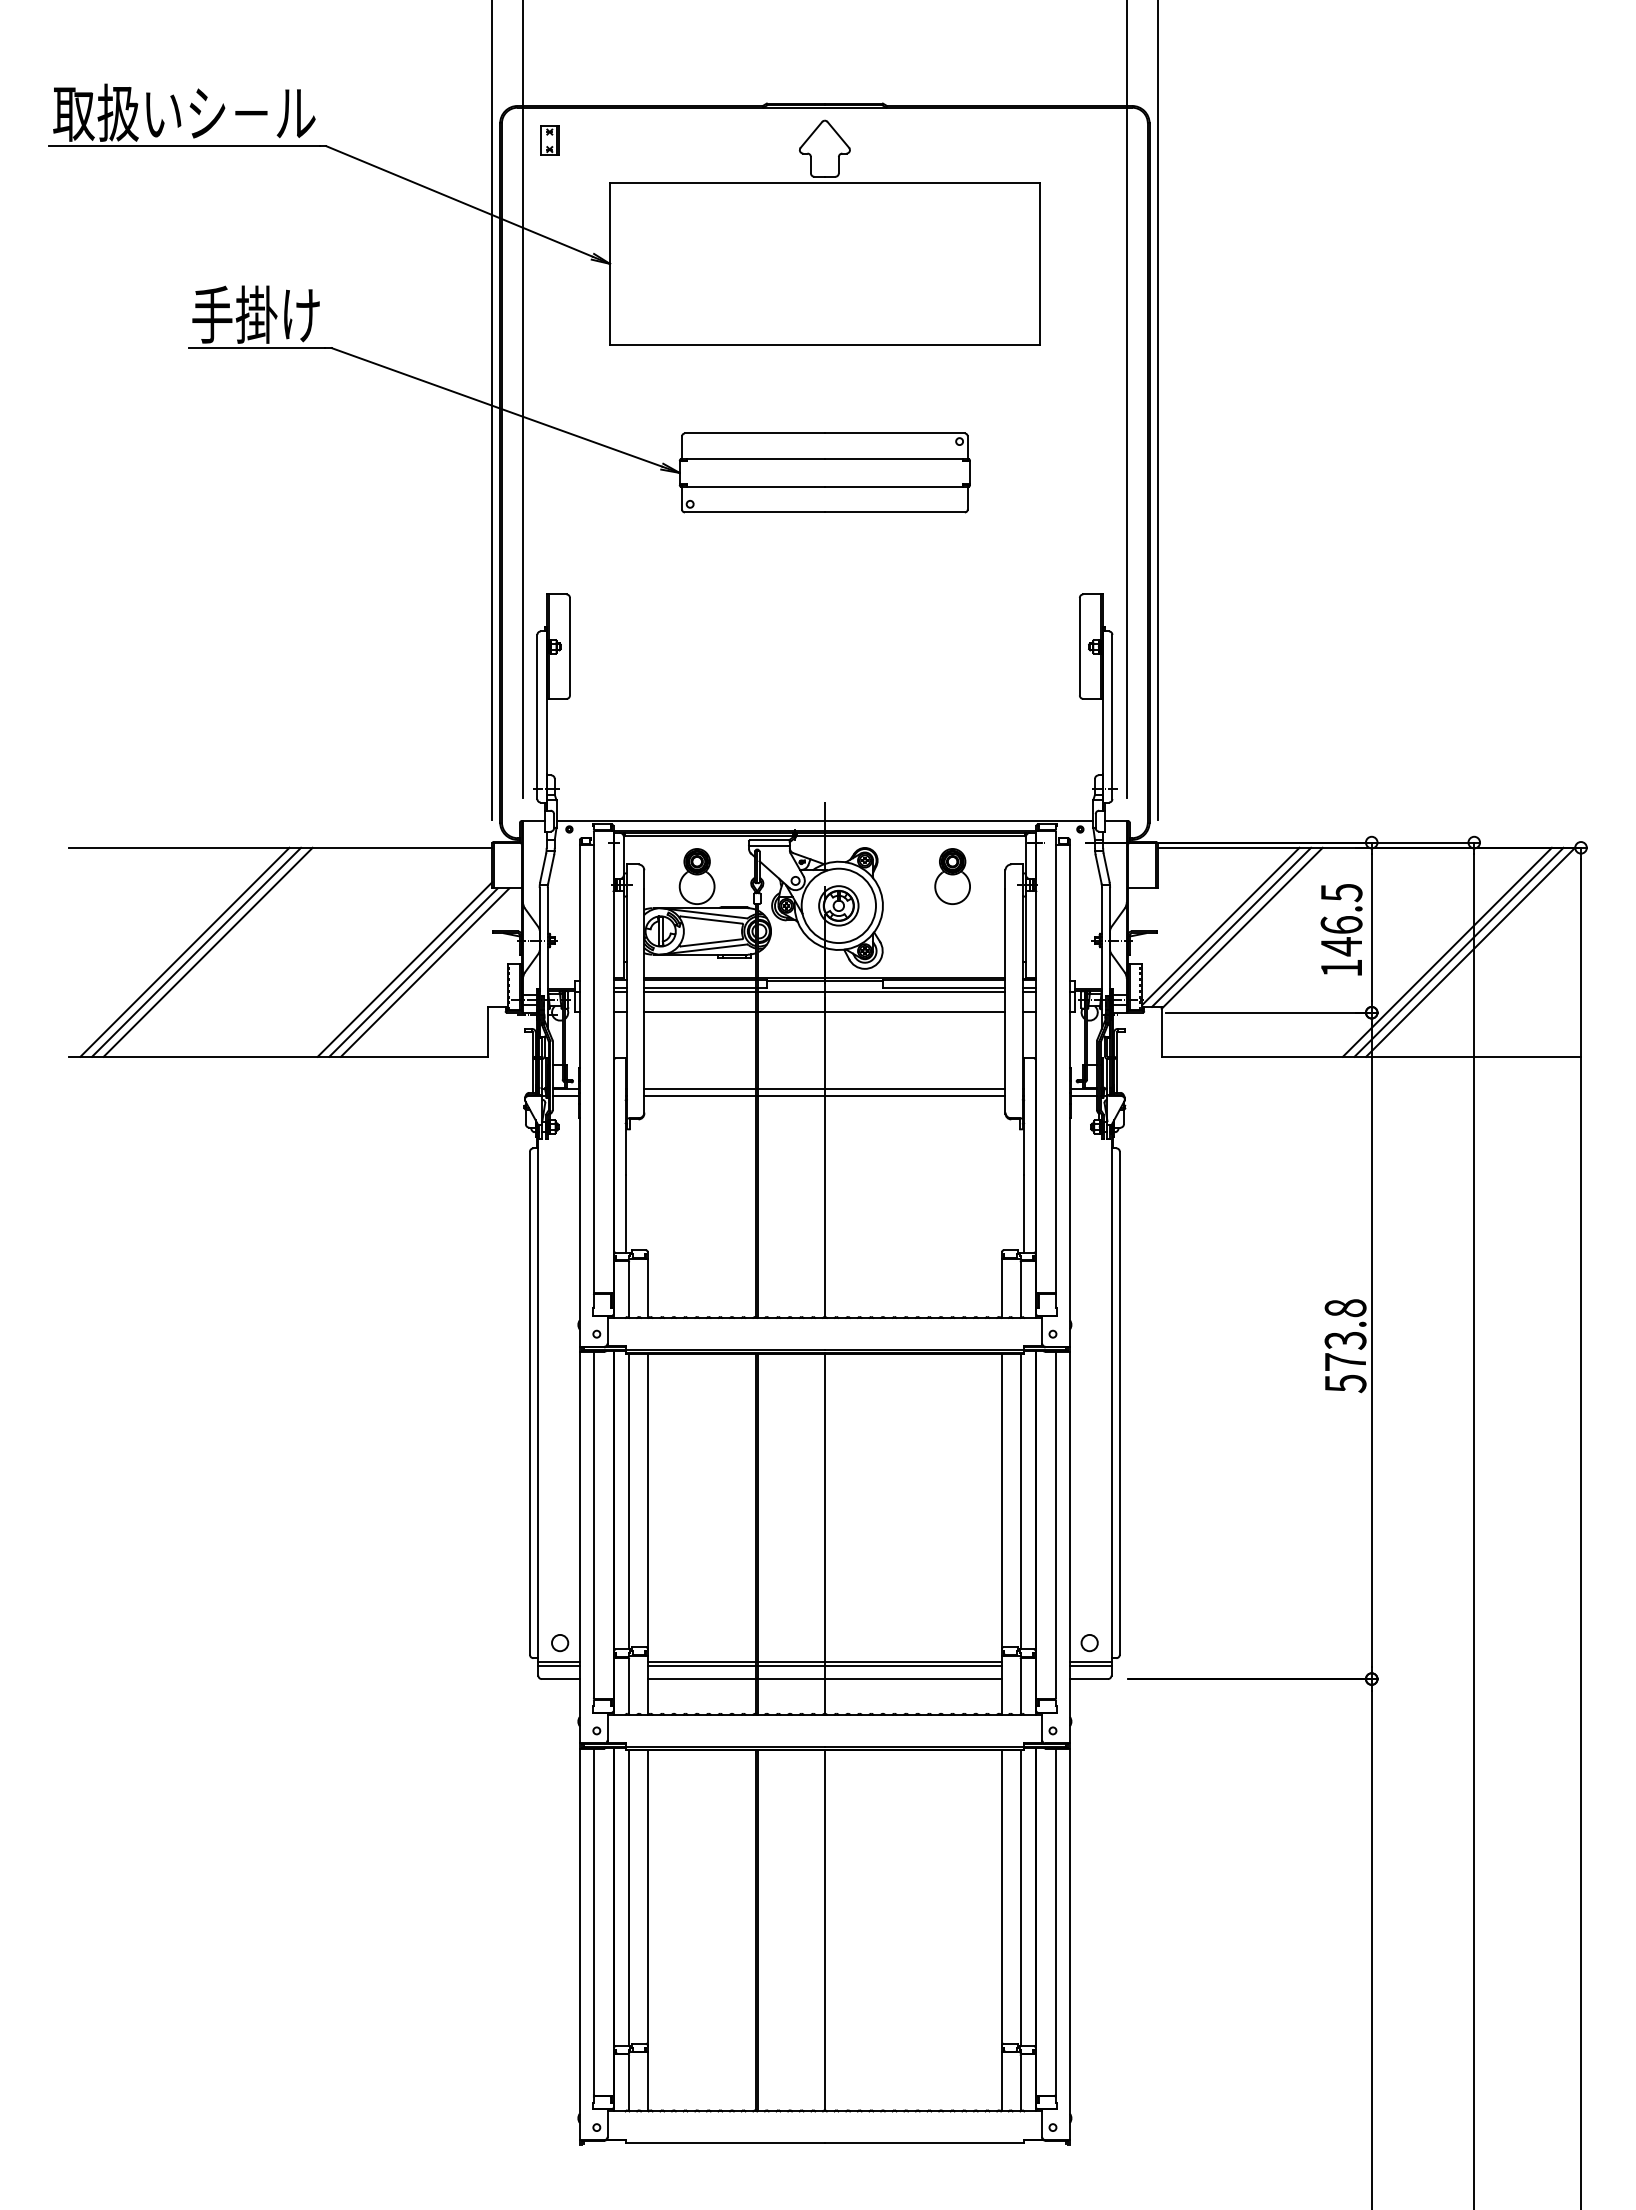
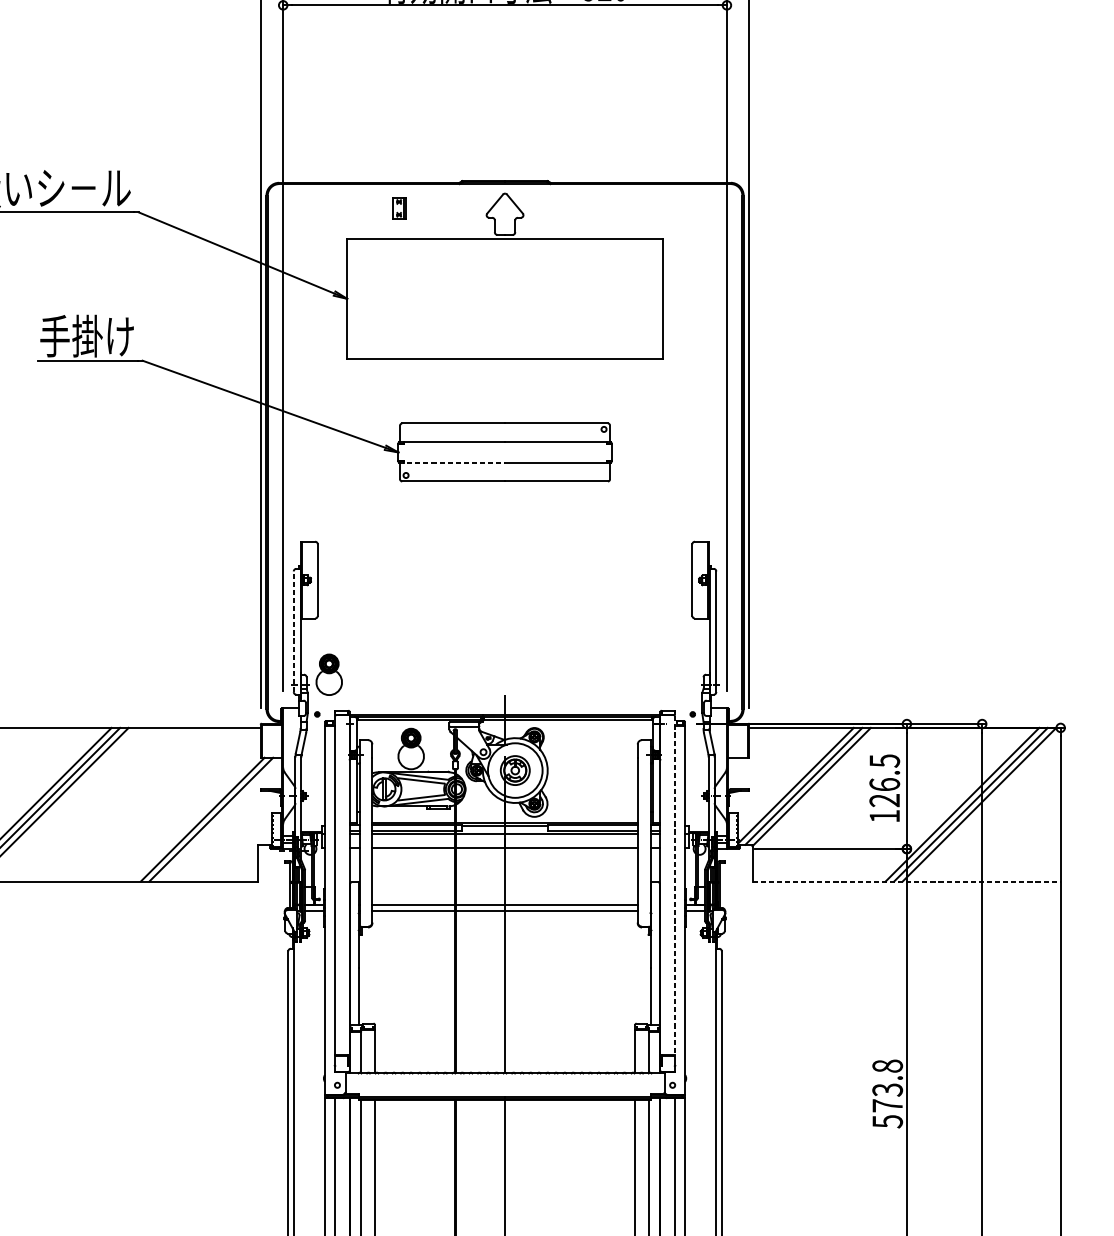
part: (549, 140) -> (398, 208), moved
line: (753, 486) -> (452, 462), solid -> dashed
line: (537, 716) -> (293, 631), solid -> dashed
line: (824, 821) -> (504, 708), removed
part: (952, 876) -> (329, 674), moved
text: (1340, 946) -> (883, 800), 146.5 -> 126.5
line: (404, 969) -> (196, 817), removed
line: (1371, 1056) -> (906, 881), solid -> dashed
line: (1056, 1062) -> (675, 885), solid -> dashed

